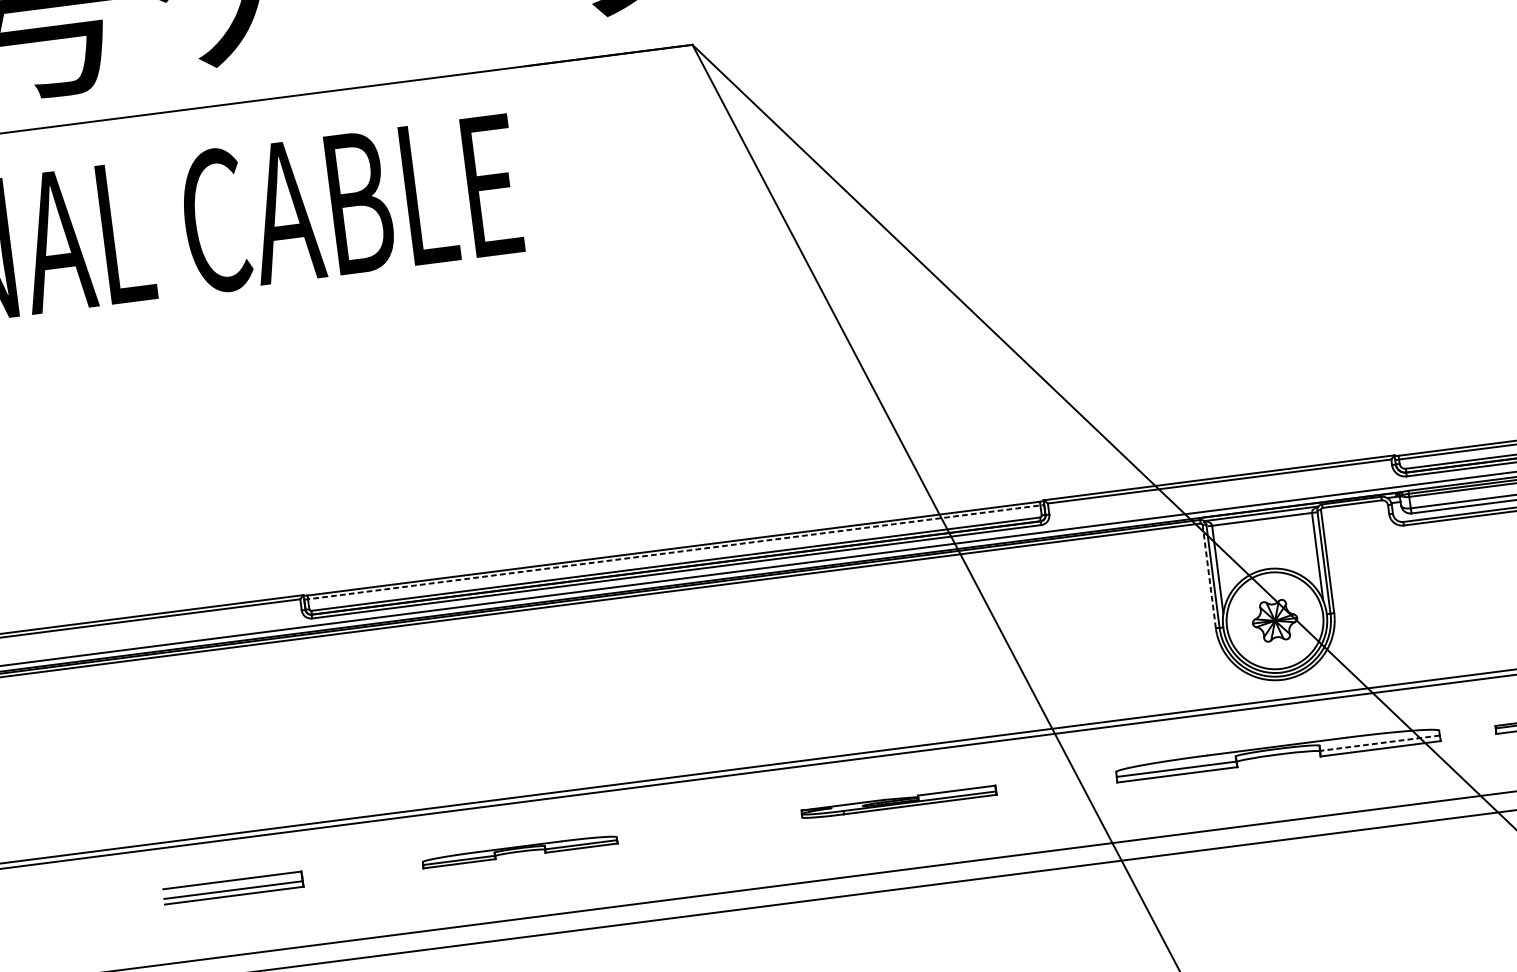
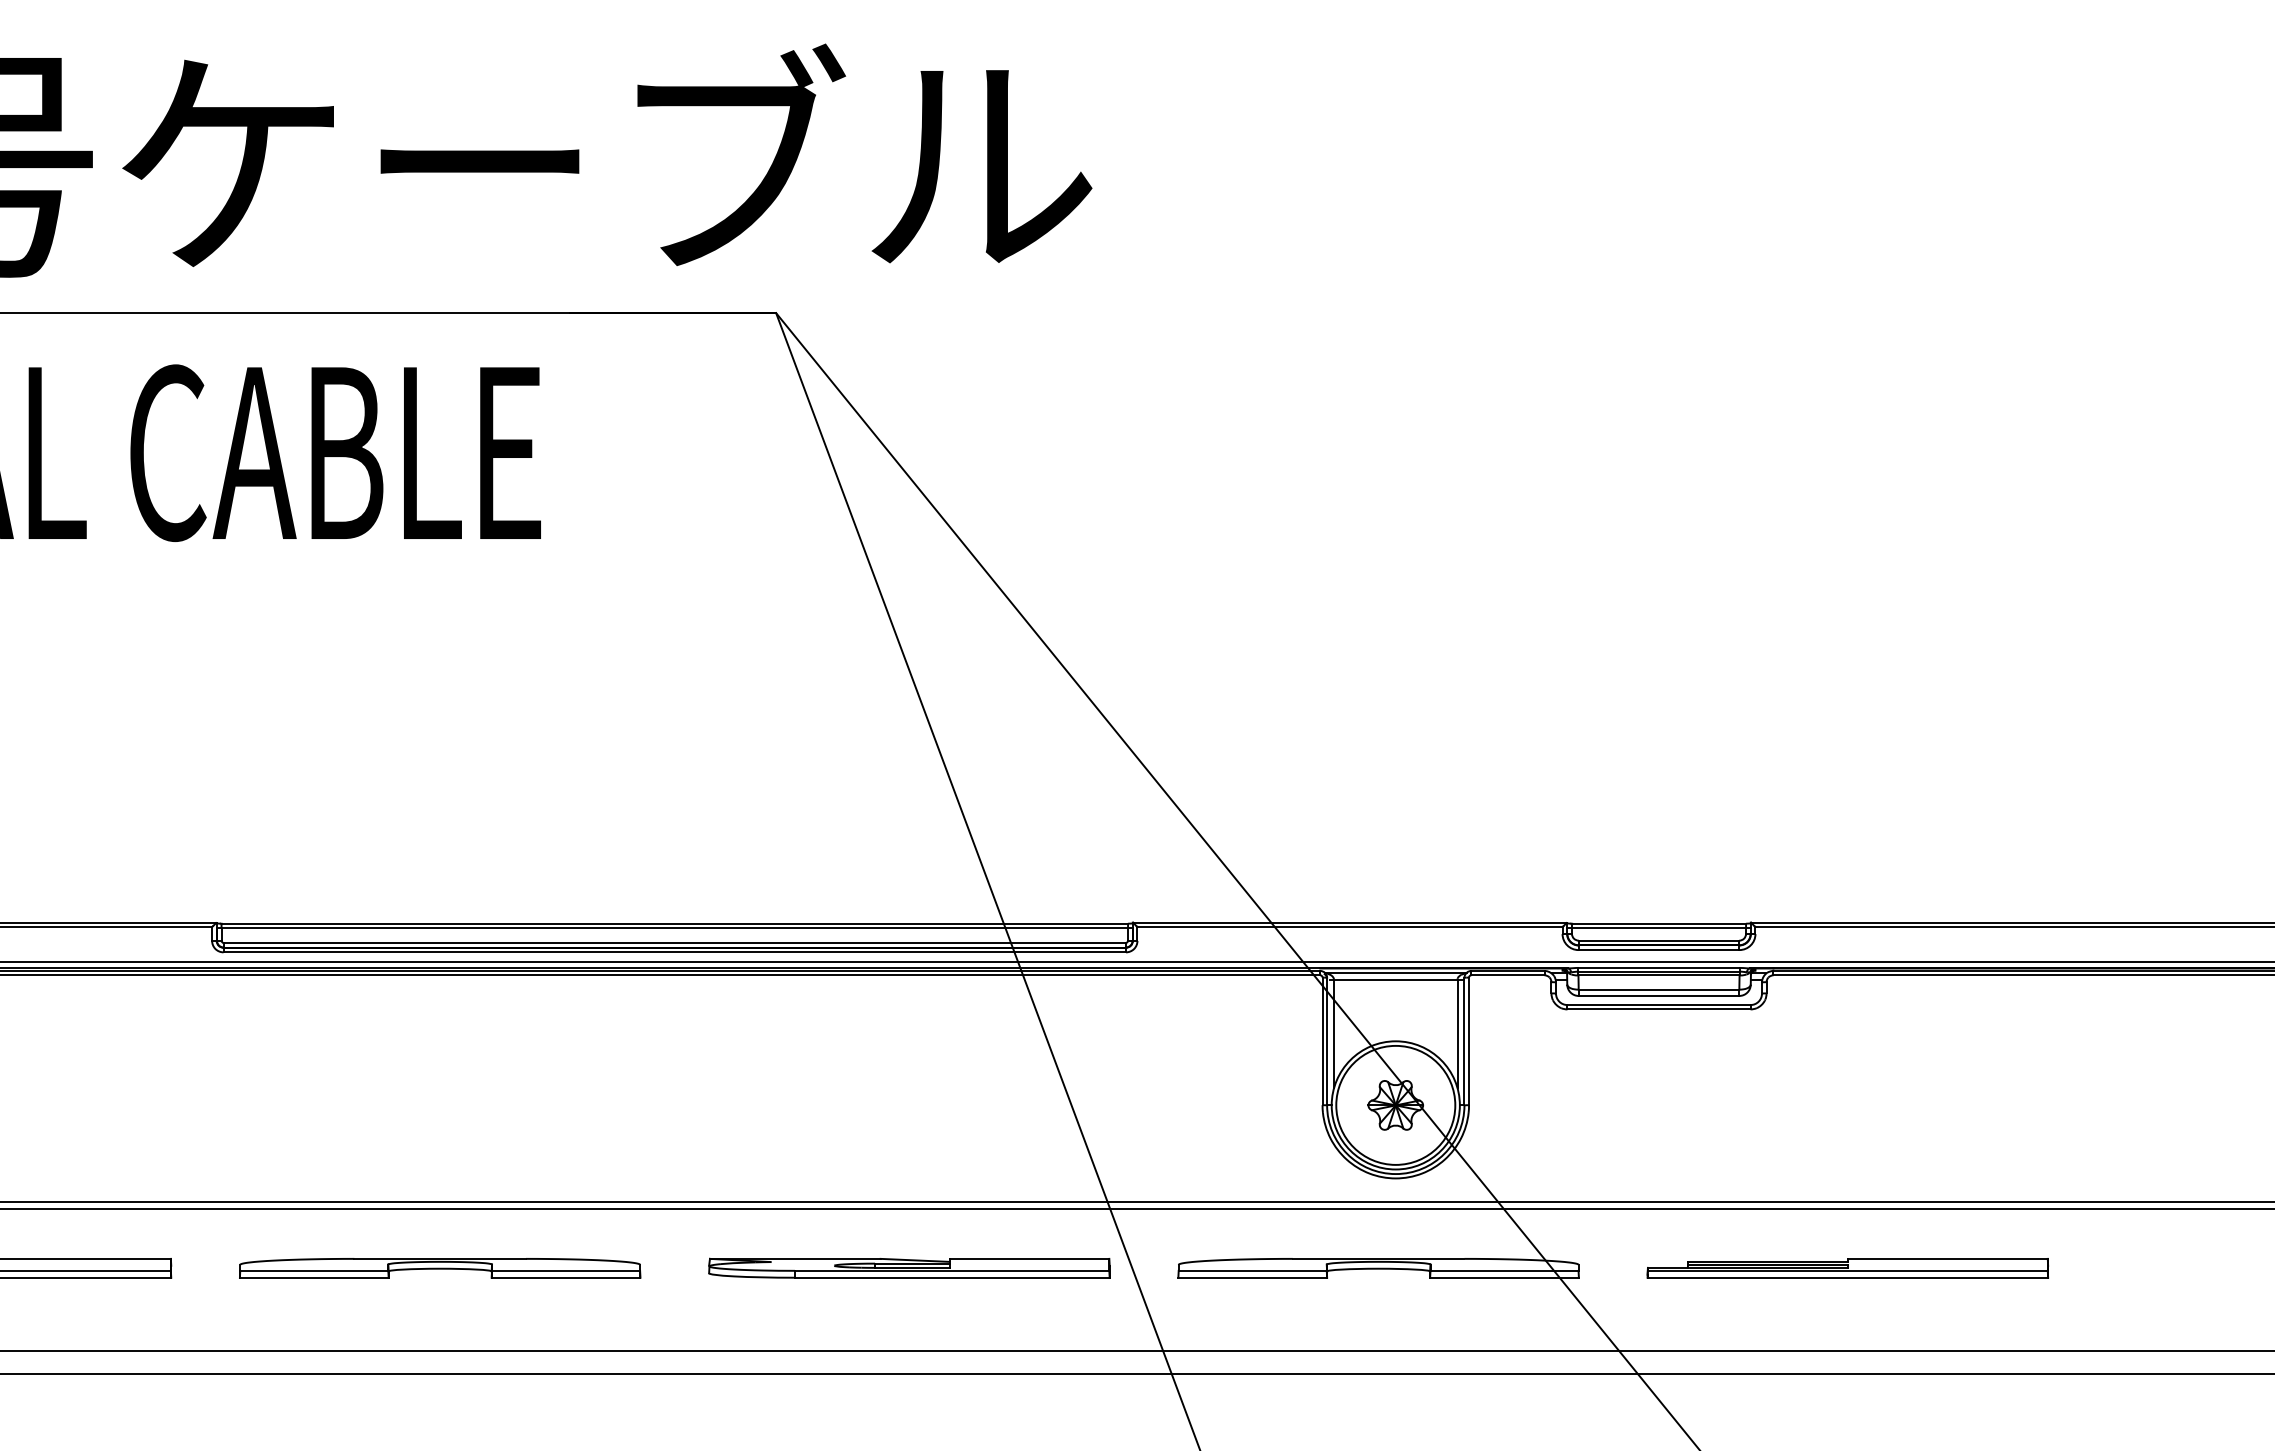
line: (674, 552) -> (674, 928), dashed -> solid
line: (1209, 576) -> (1322, 1041), dashed -> solid
line: (1379, 742) -> (1504, 1270), dashed -> solid
part: (898, 802) -> (909, 1267), size x1.67
part: (520, 851) -> (440, 1268), size x1.67

